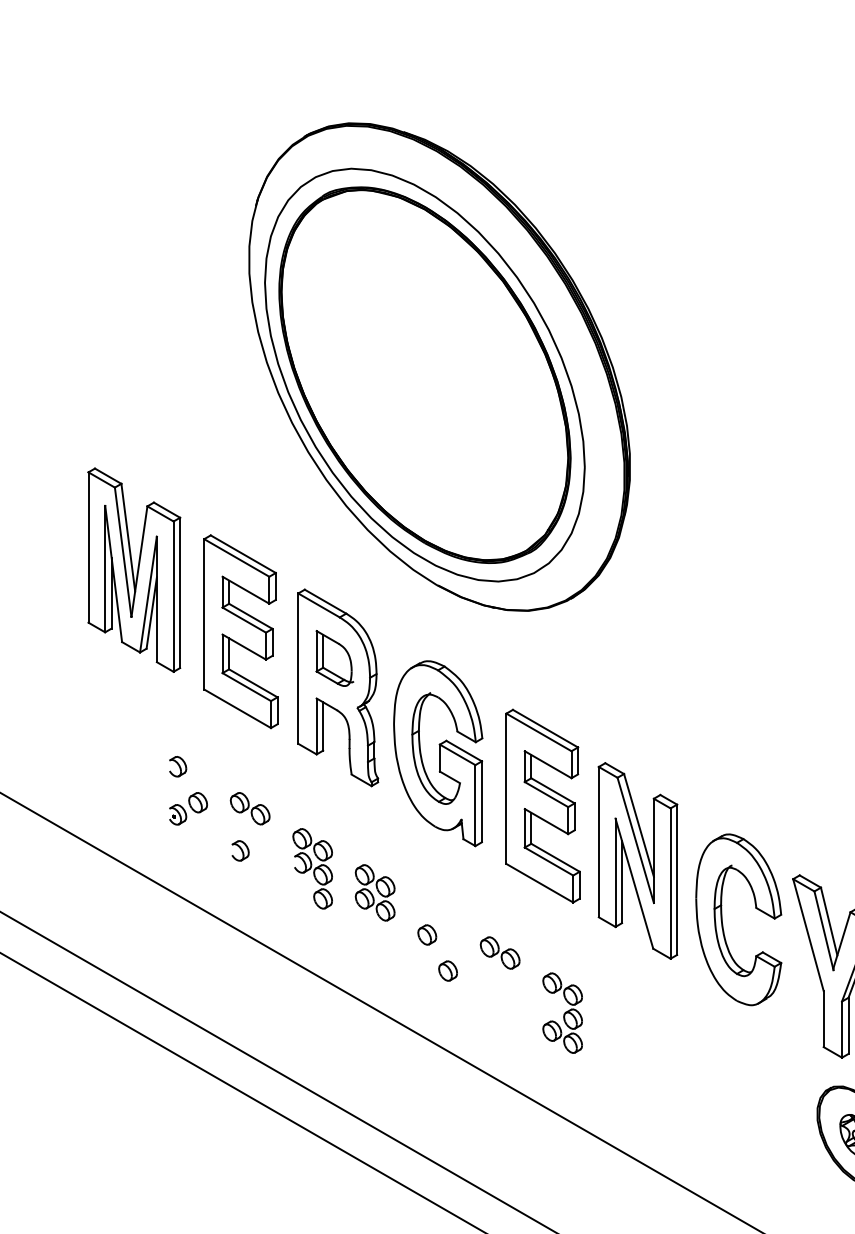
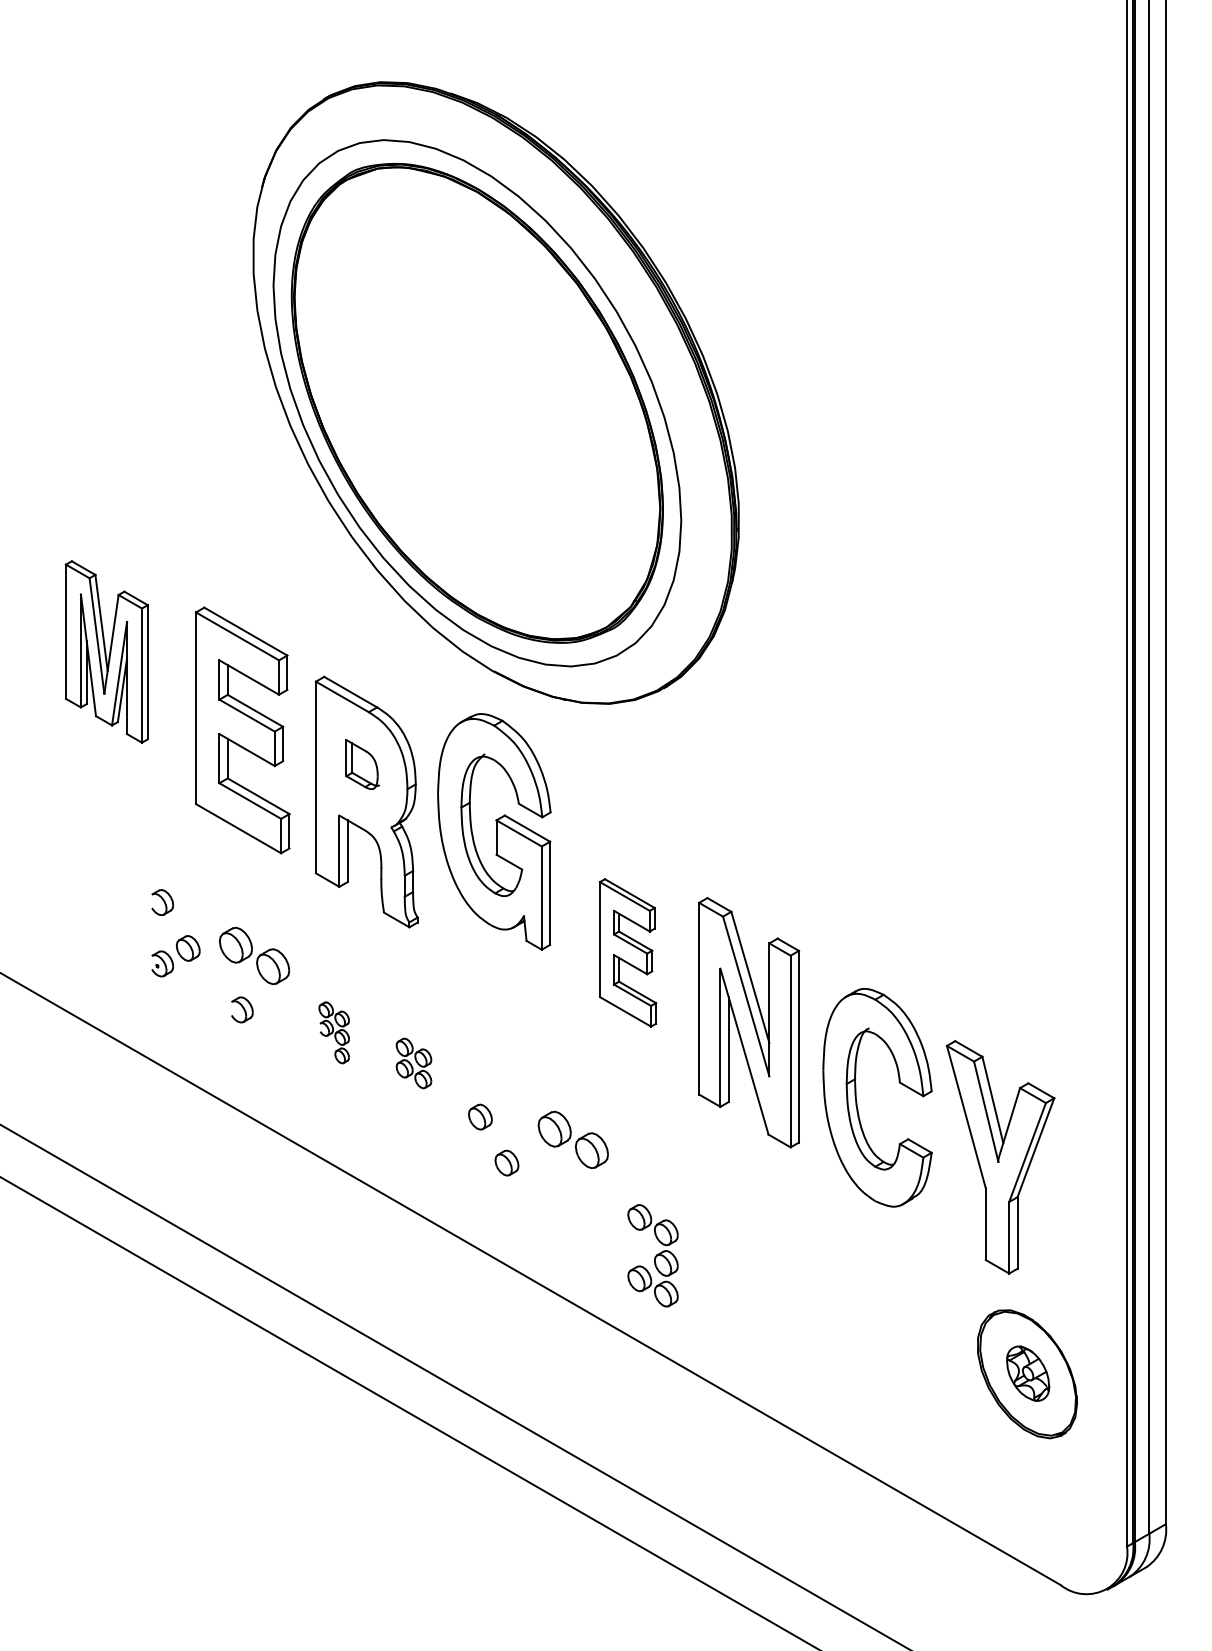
part: (134, 569) -> (106, 651), size x0.7
part: (334, 658) -> (362, 764), size x0.7
part: (438, 753) -> (494, 831), moved
part: (542, 805) -> (627, 952), size x0.6
part: (250, 809) -> (254, 956), size x1.4
part: (312, 868) -> (333, 1032), size x0.6
part: (374, 892) -> (413, 1063), size x0.7
part: (500, 953) -> (573, 1140), size x1.4
part: (562, 1012) -> (652, 1255), moved

